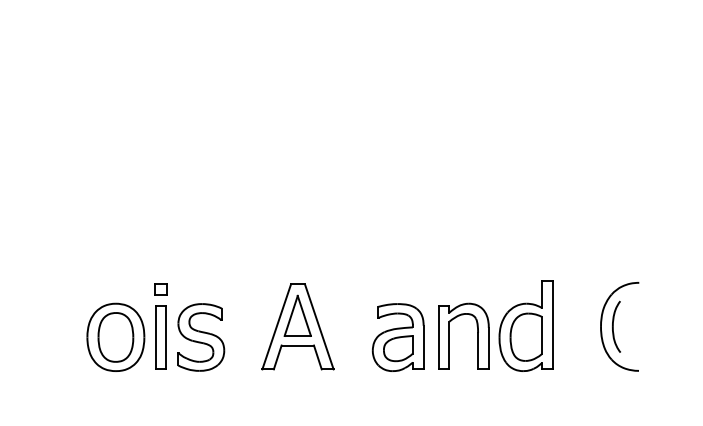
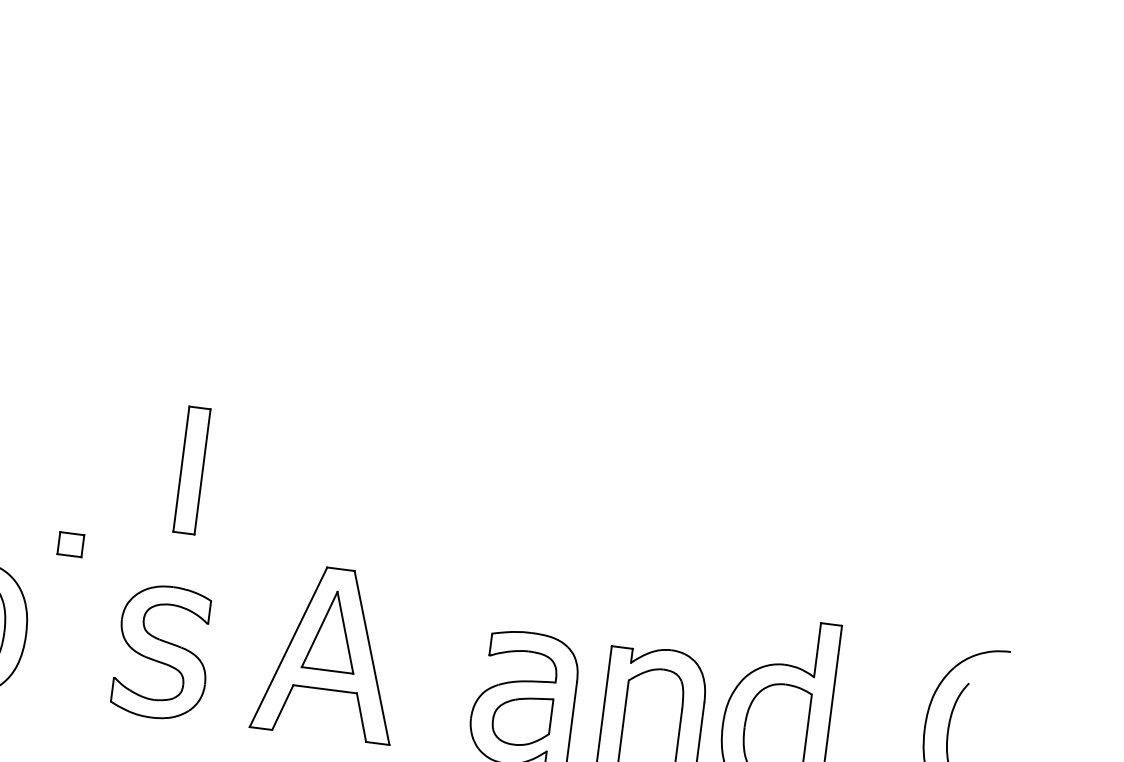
part: (160, 337) -> (191, 470), moved
part: (201, 337) -> (163, 652), moved

